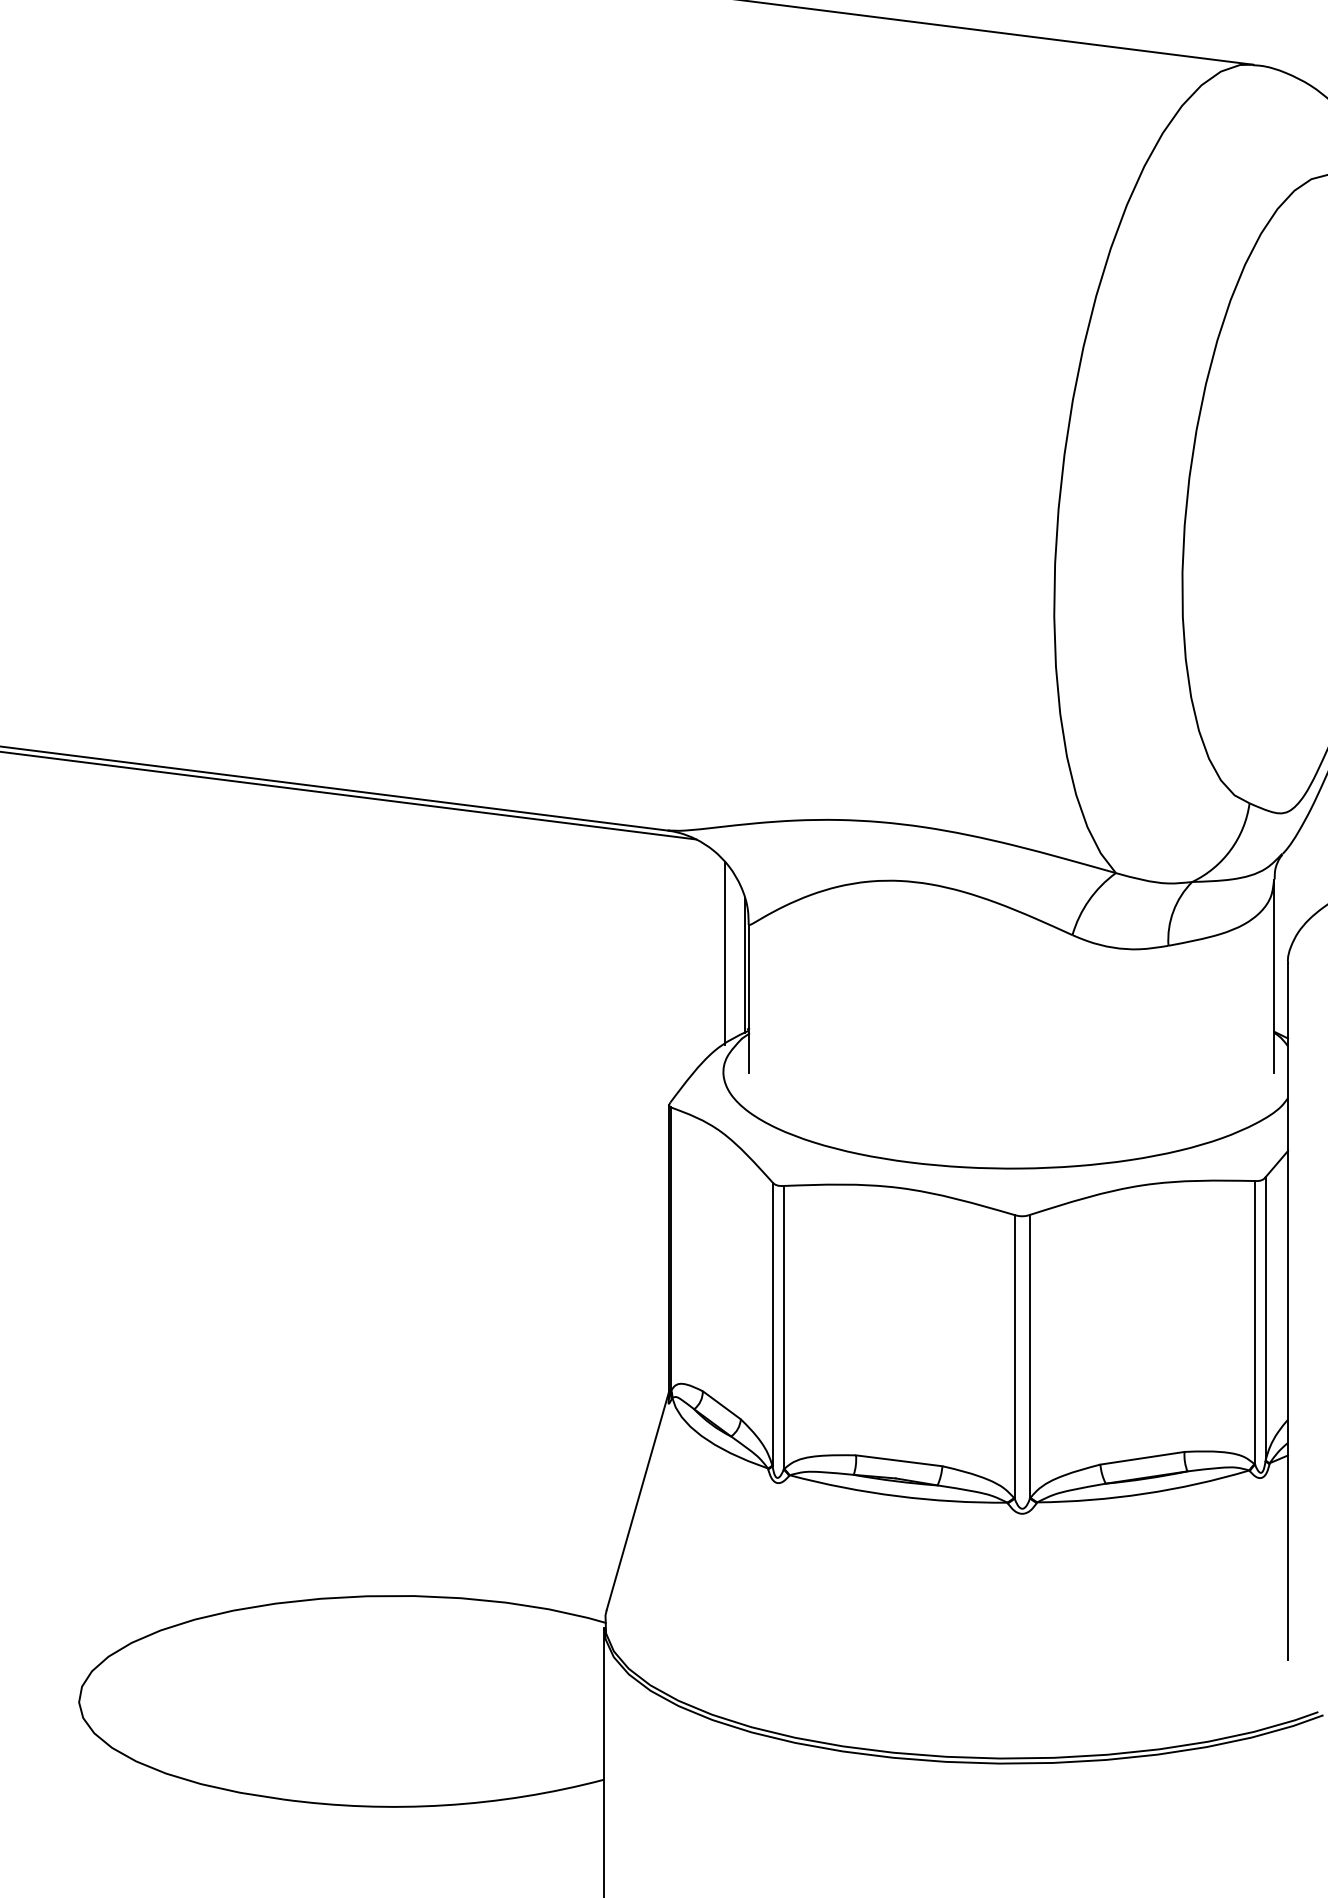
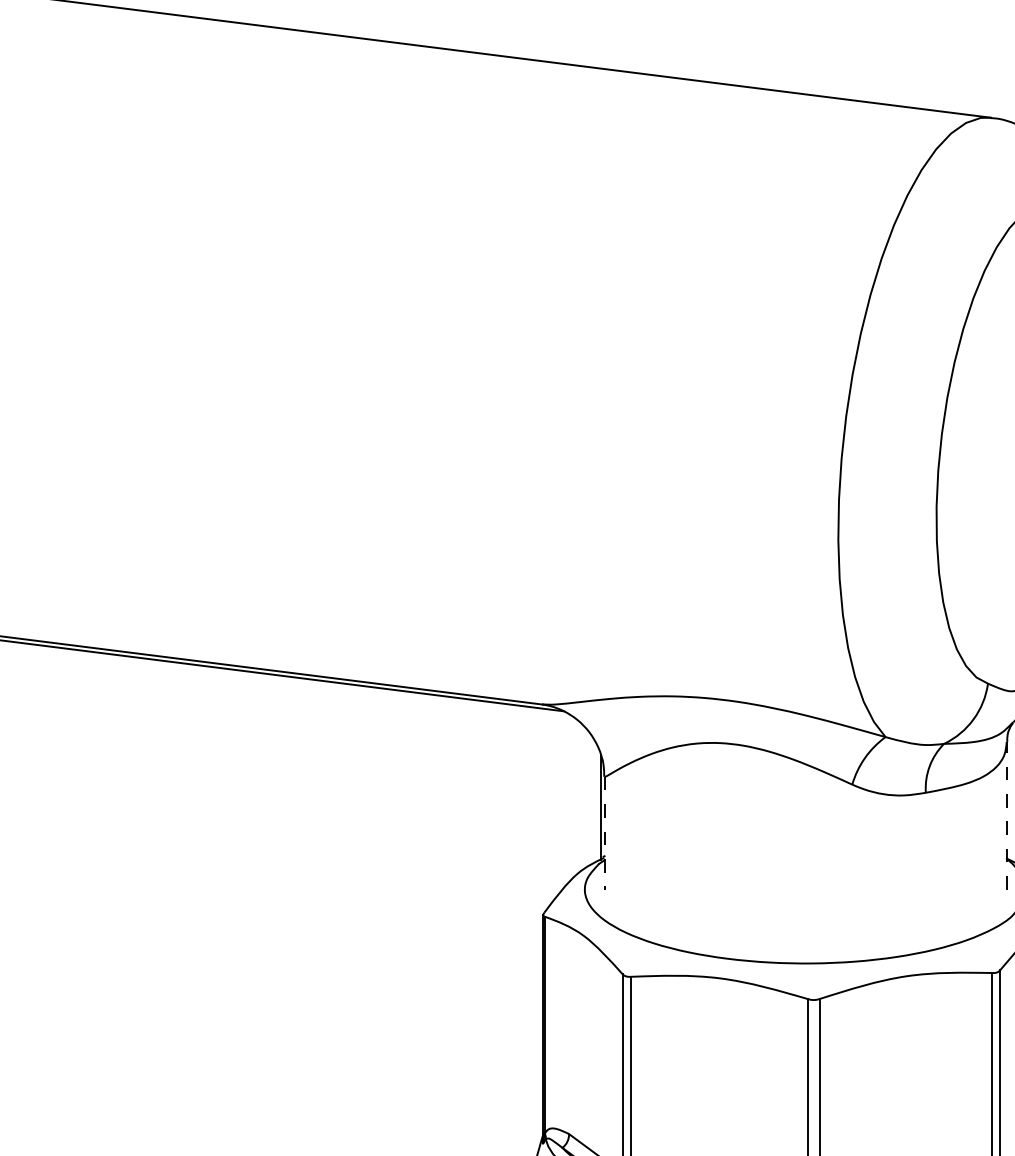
line: (725, 953) -> (586, 798), removed
line: (1274, 976) -> (1007, 816), solid -> dashed
line: (749, 998) -> (604, 833), solid -> dashed

